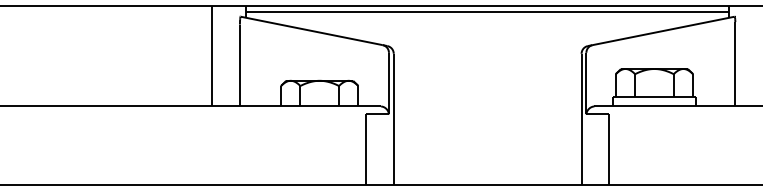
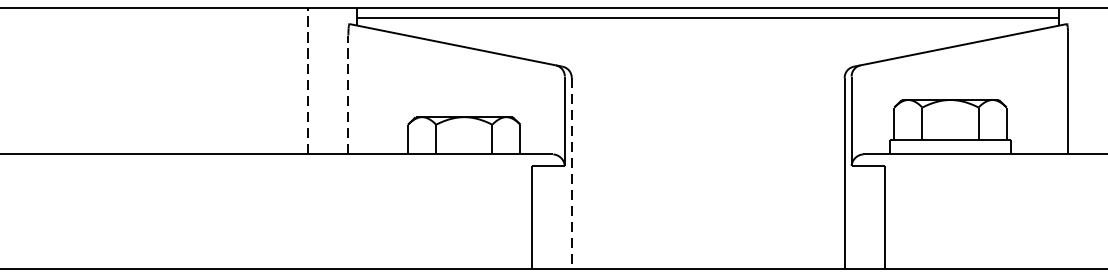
line: (212, 55) -> (308, 80), solid -> dashed
line: (239, 65) -> (347, 94), solid -> dashed
line: (393, 119) -> (571, 173), solid -> dashed

